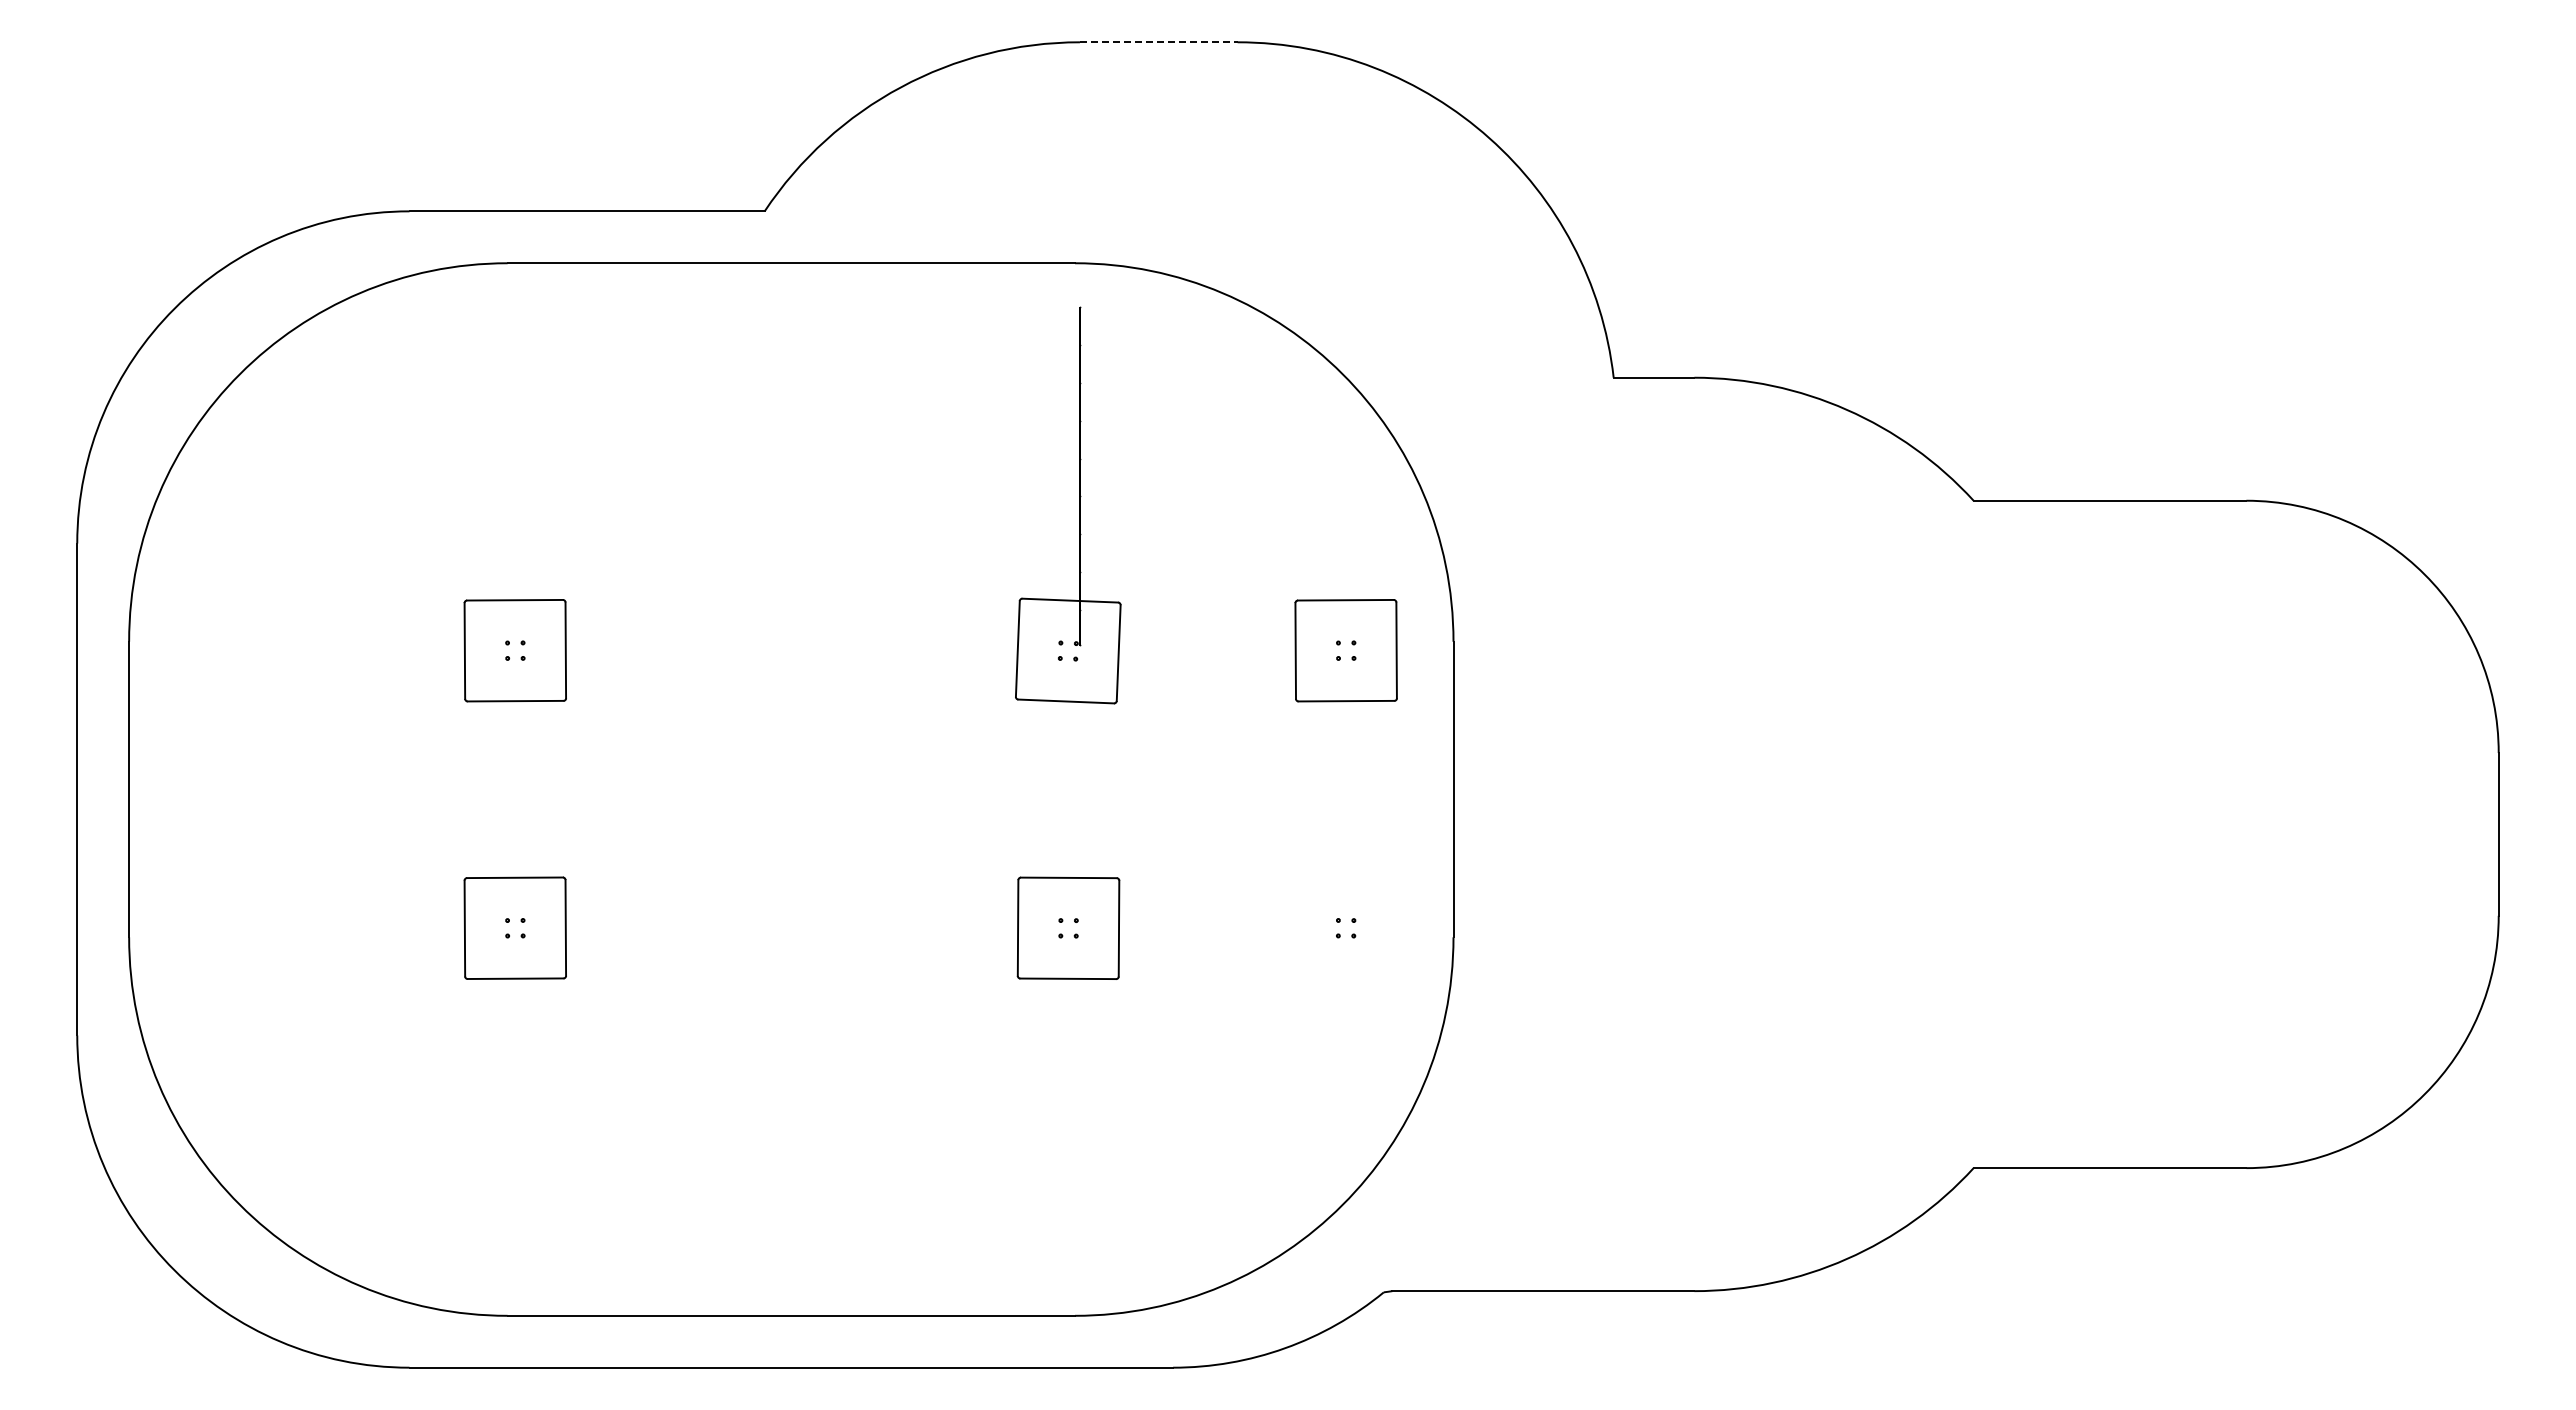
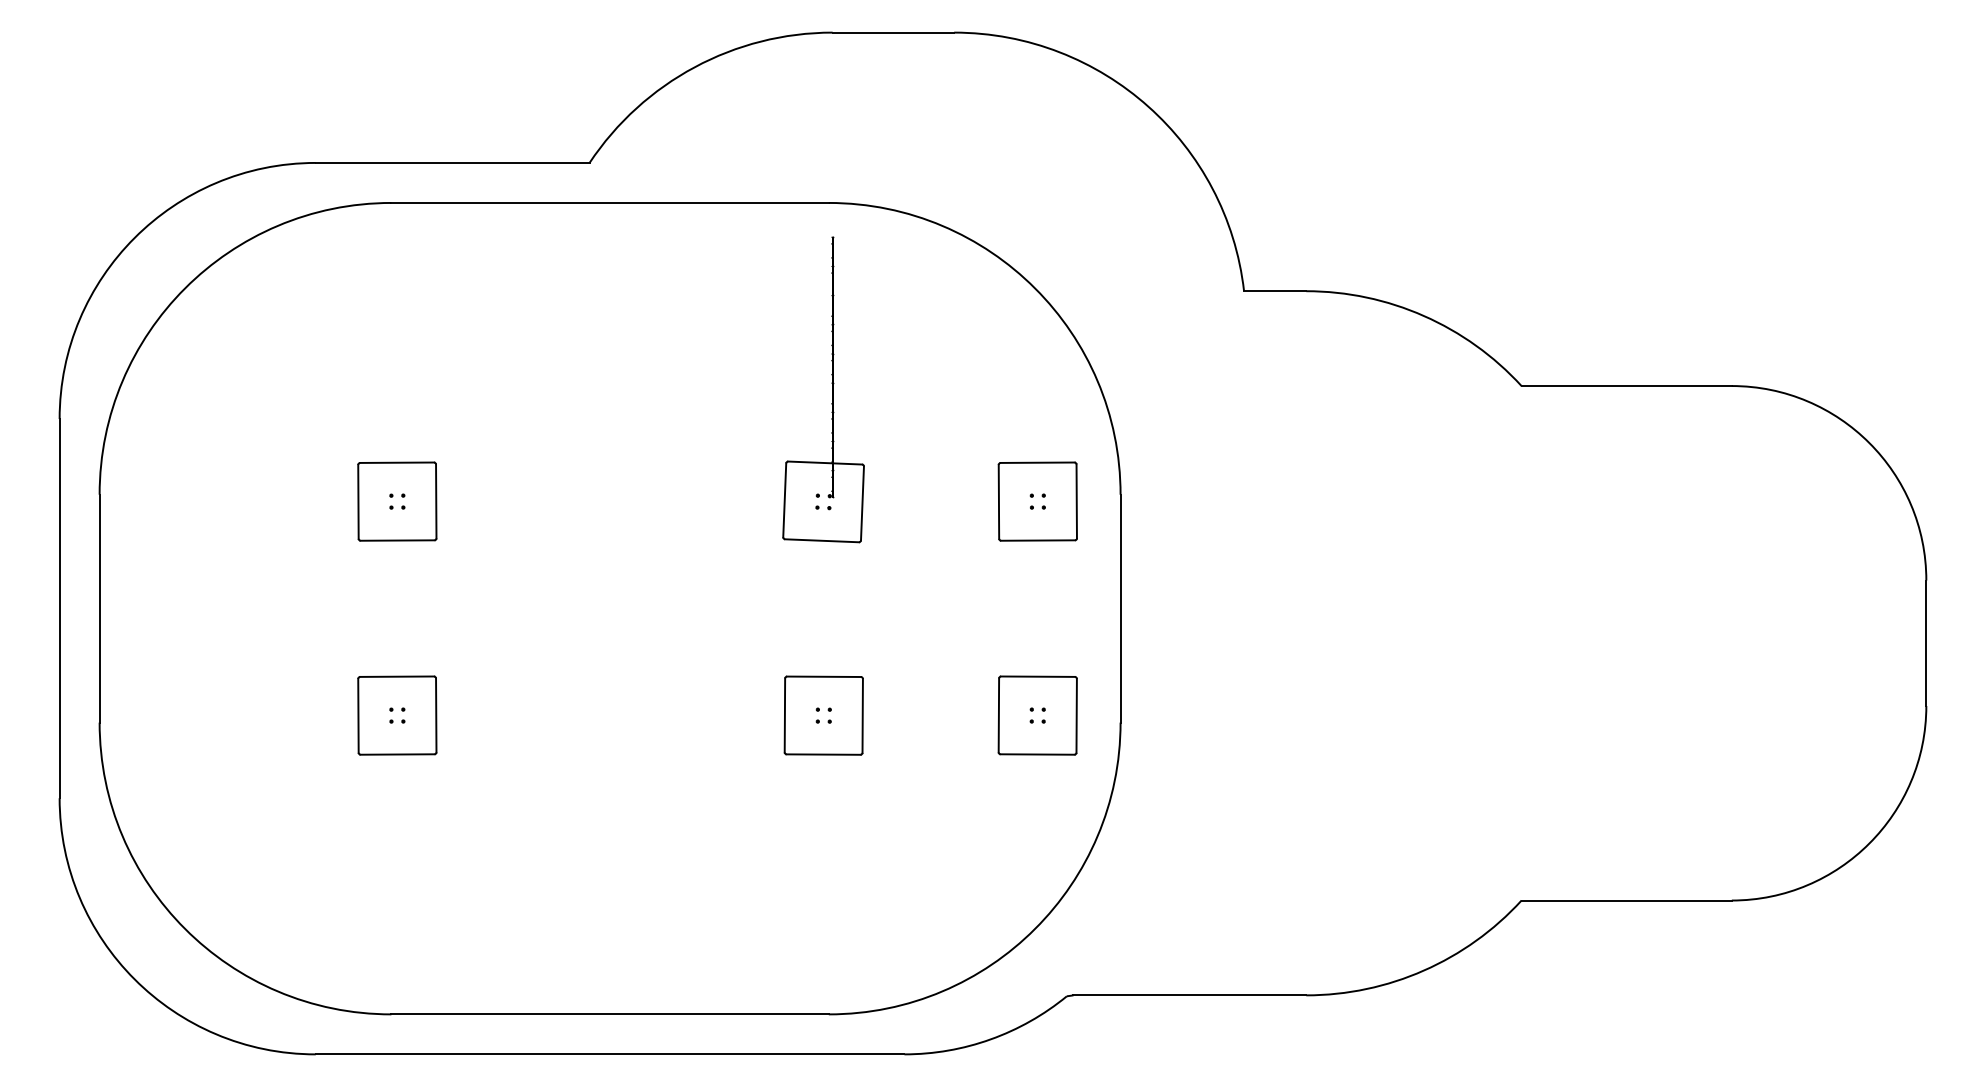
line: (1158, 42) -> (893, 32), dashed -> solid
part: (1345, 927) -> (1037, 715), added

